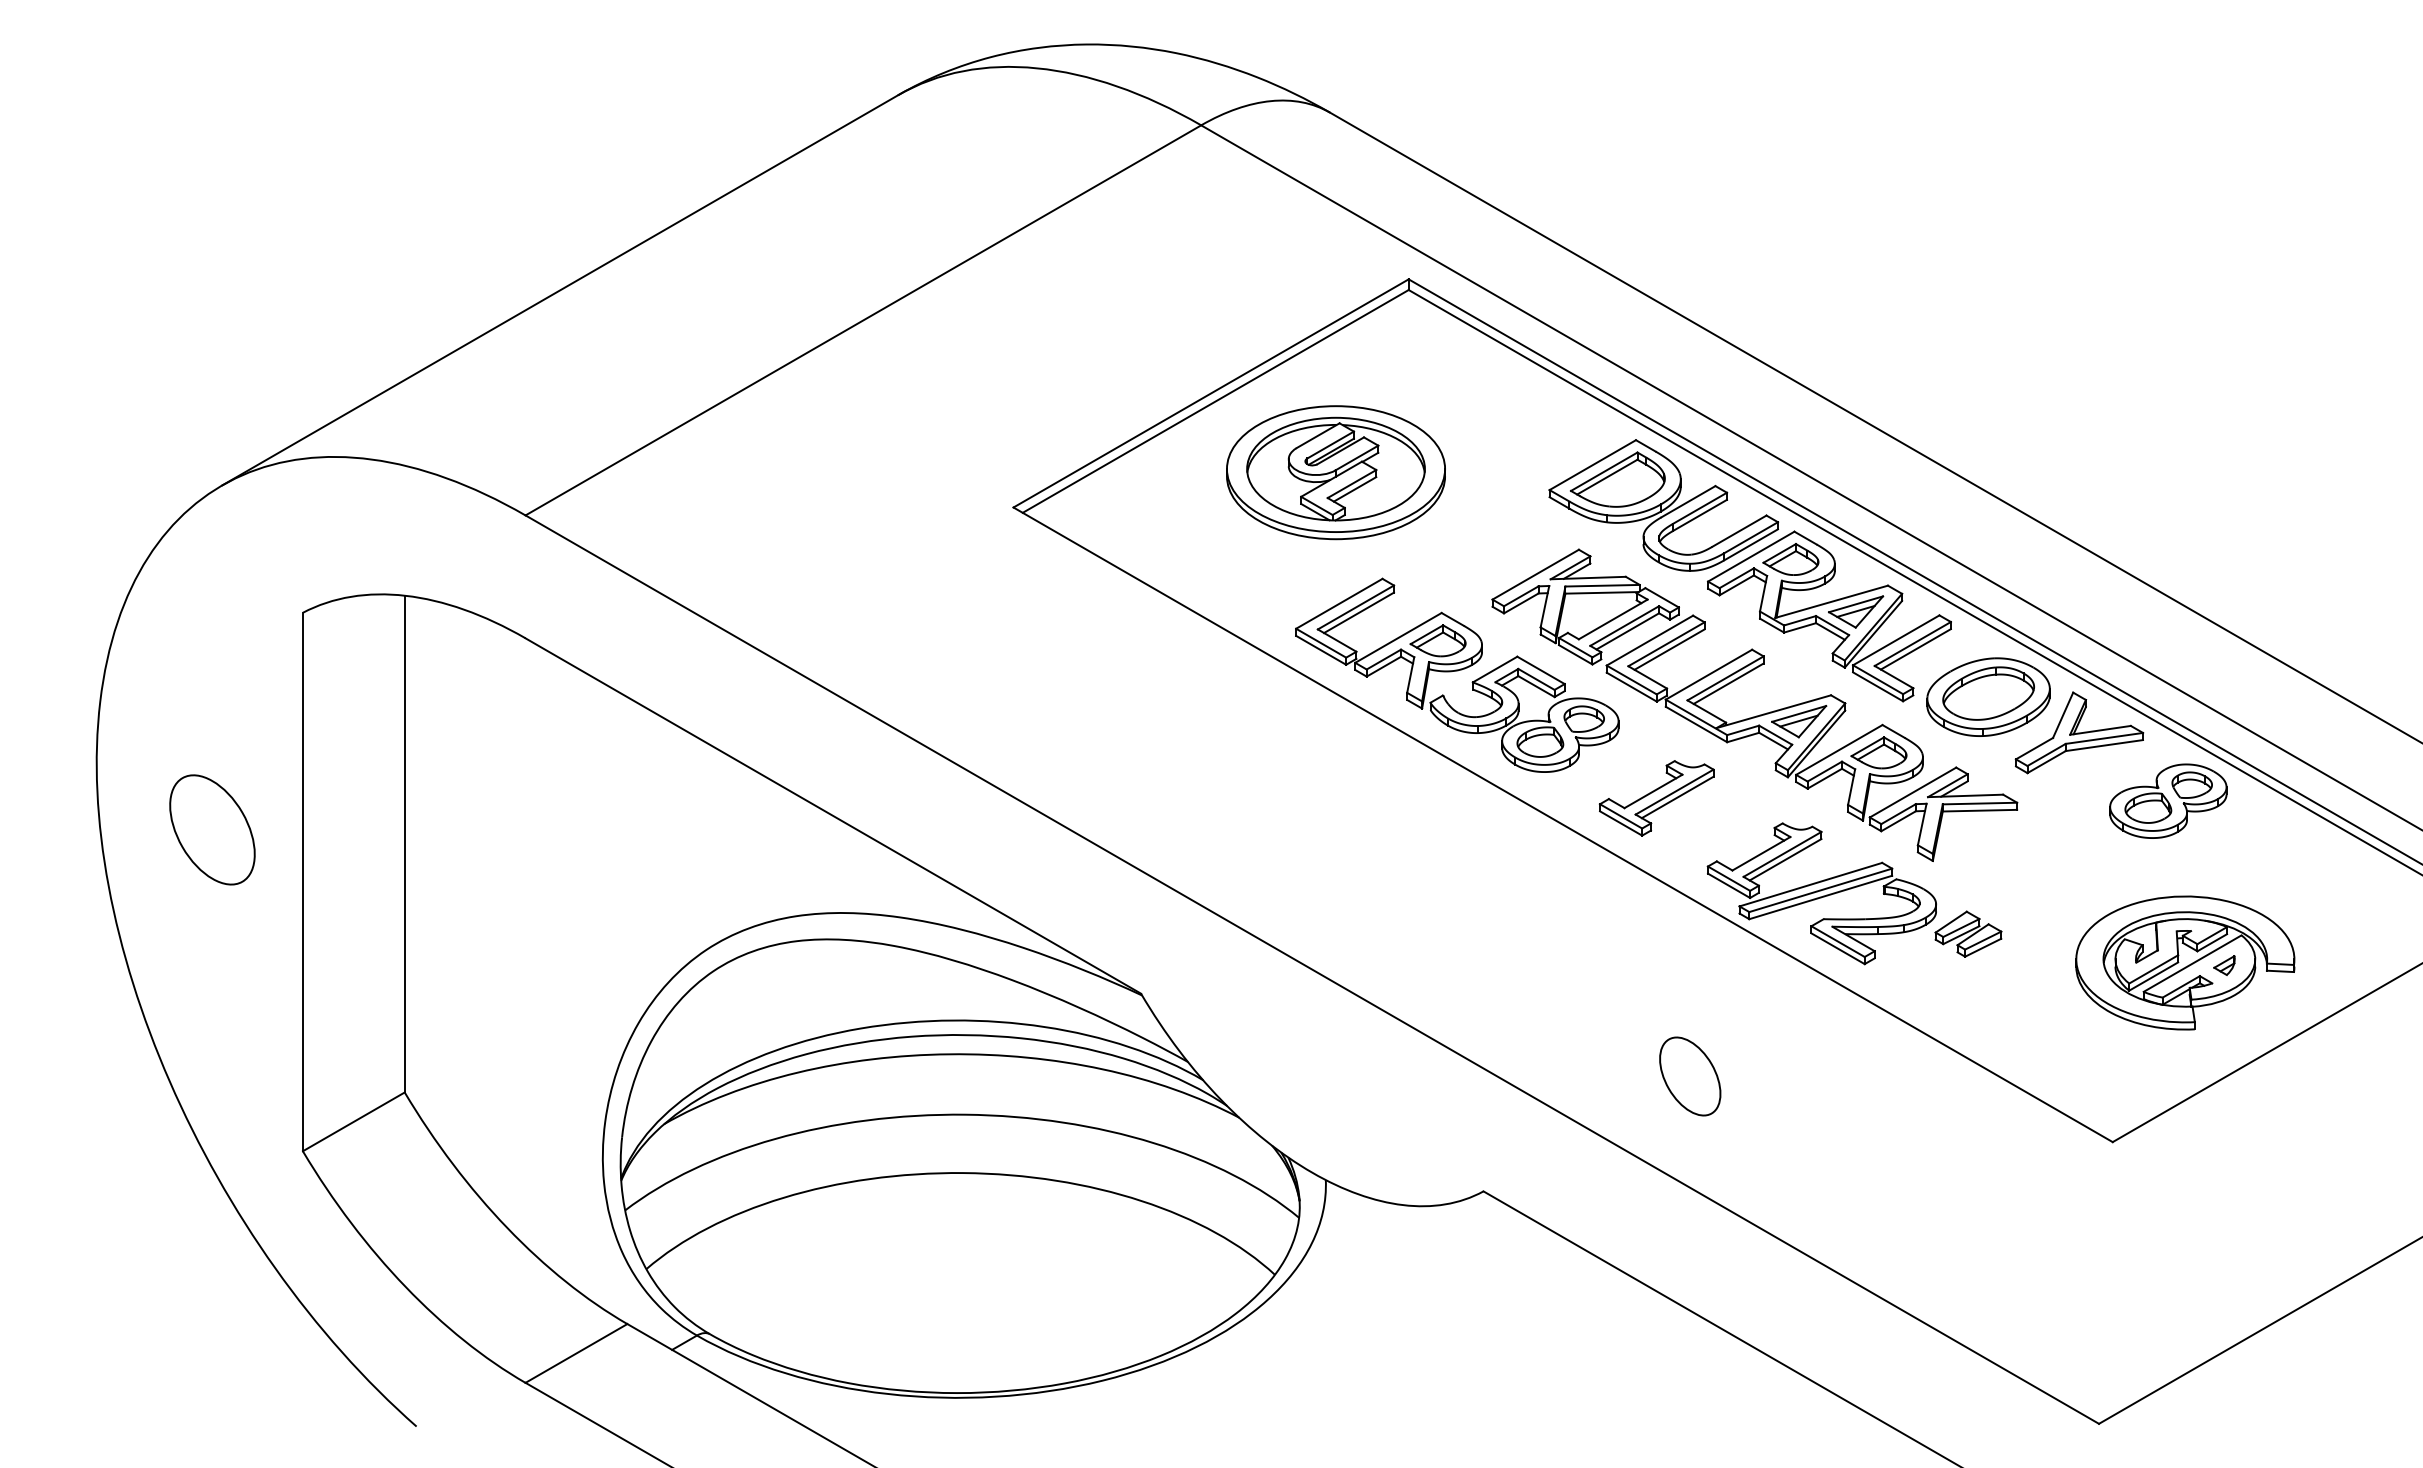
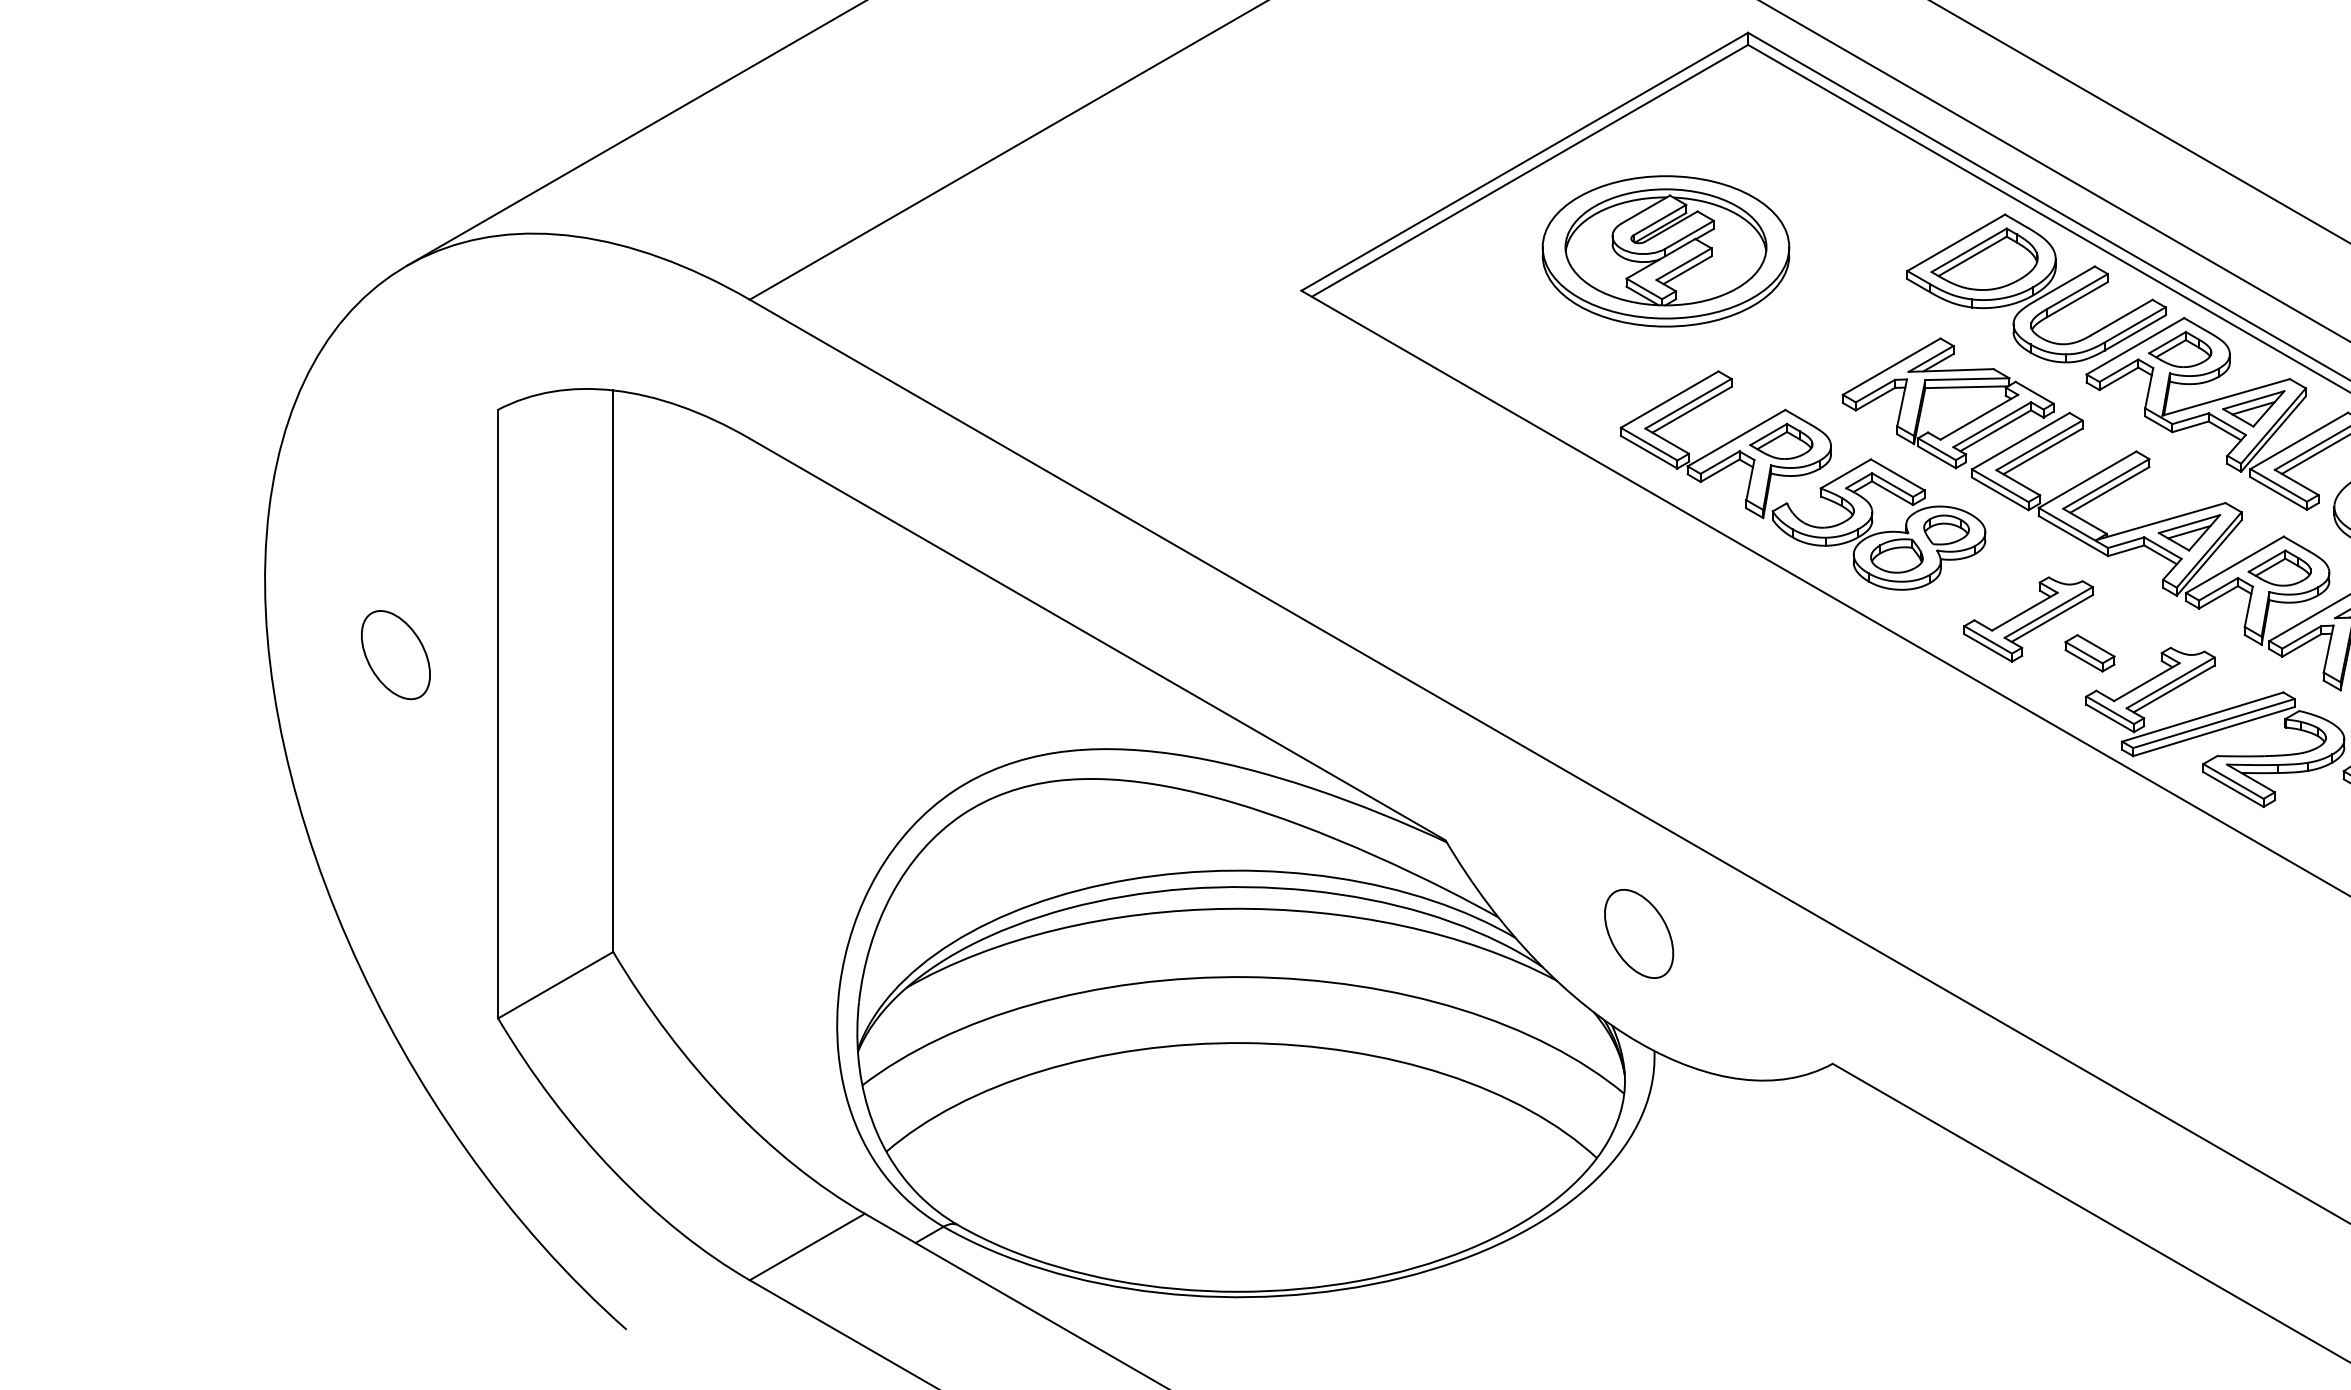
part: (1710, 828) -> (2089, 653), added
part: (212, 829) -> (395, 654), size x0.71
part: (1690, 1076) -> (1639, 933), moved

